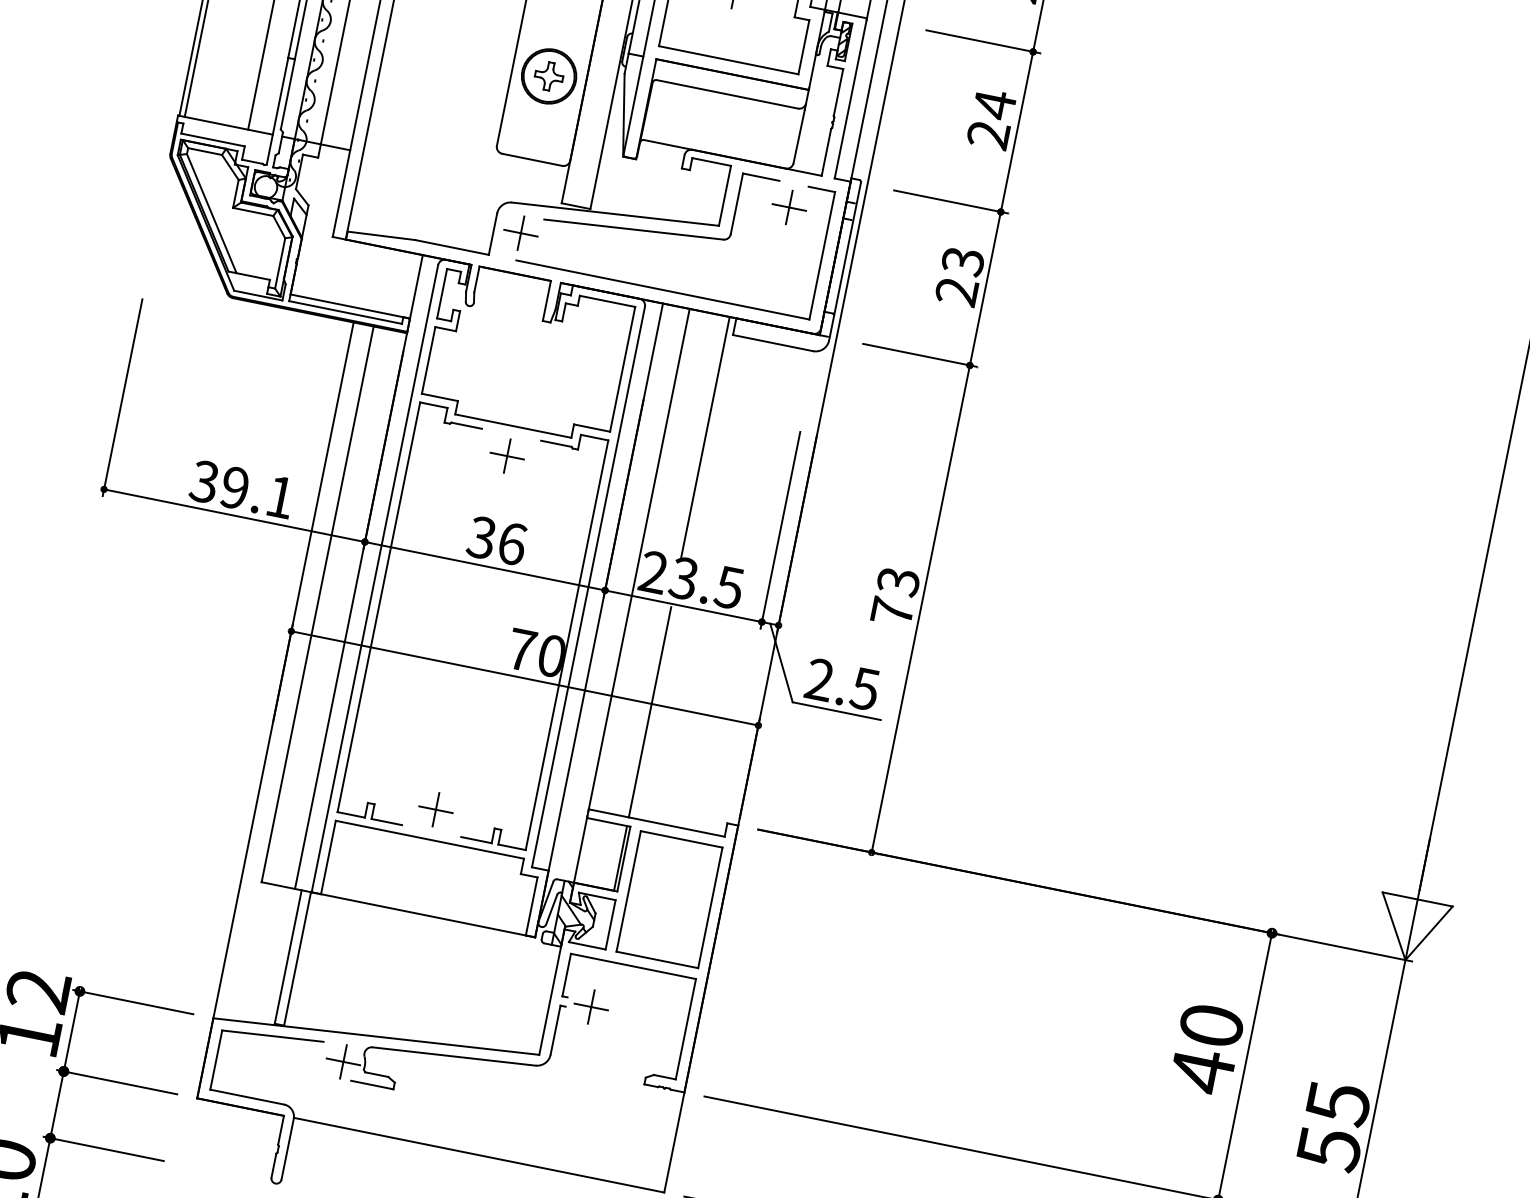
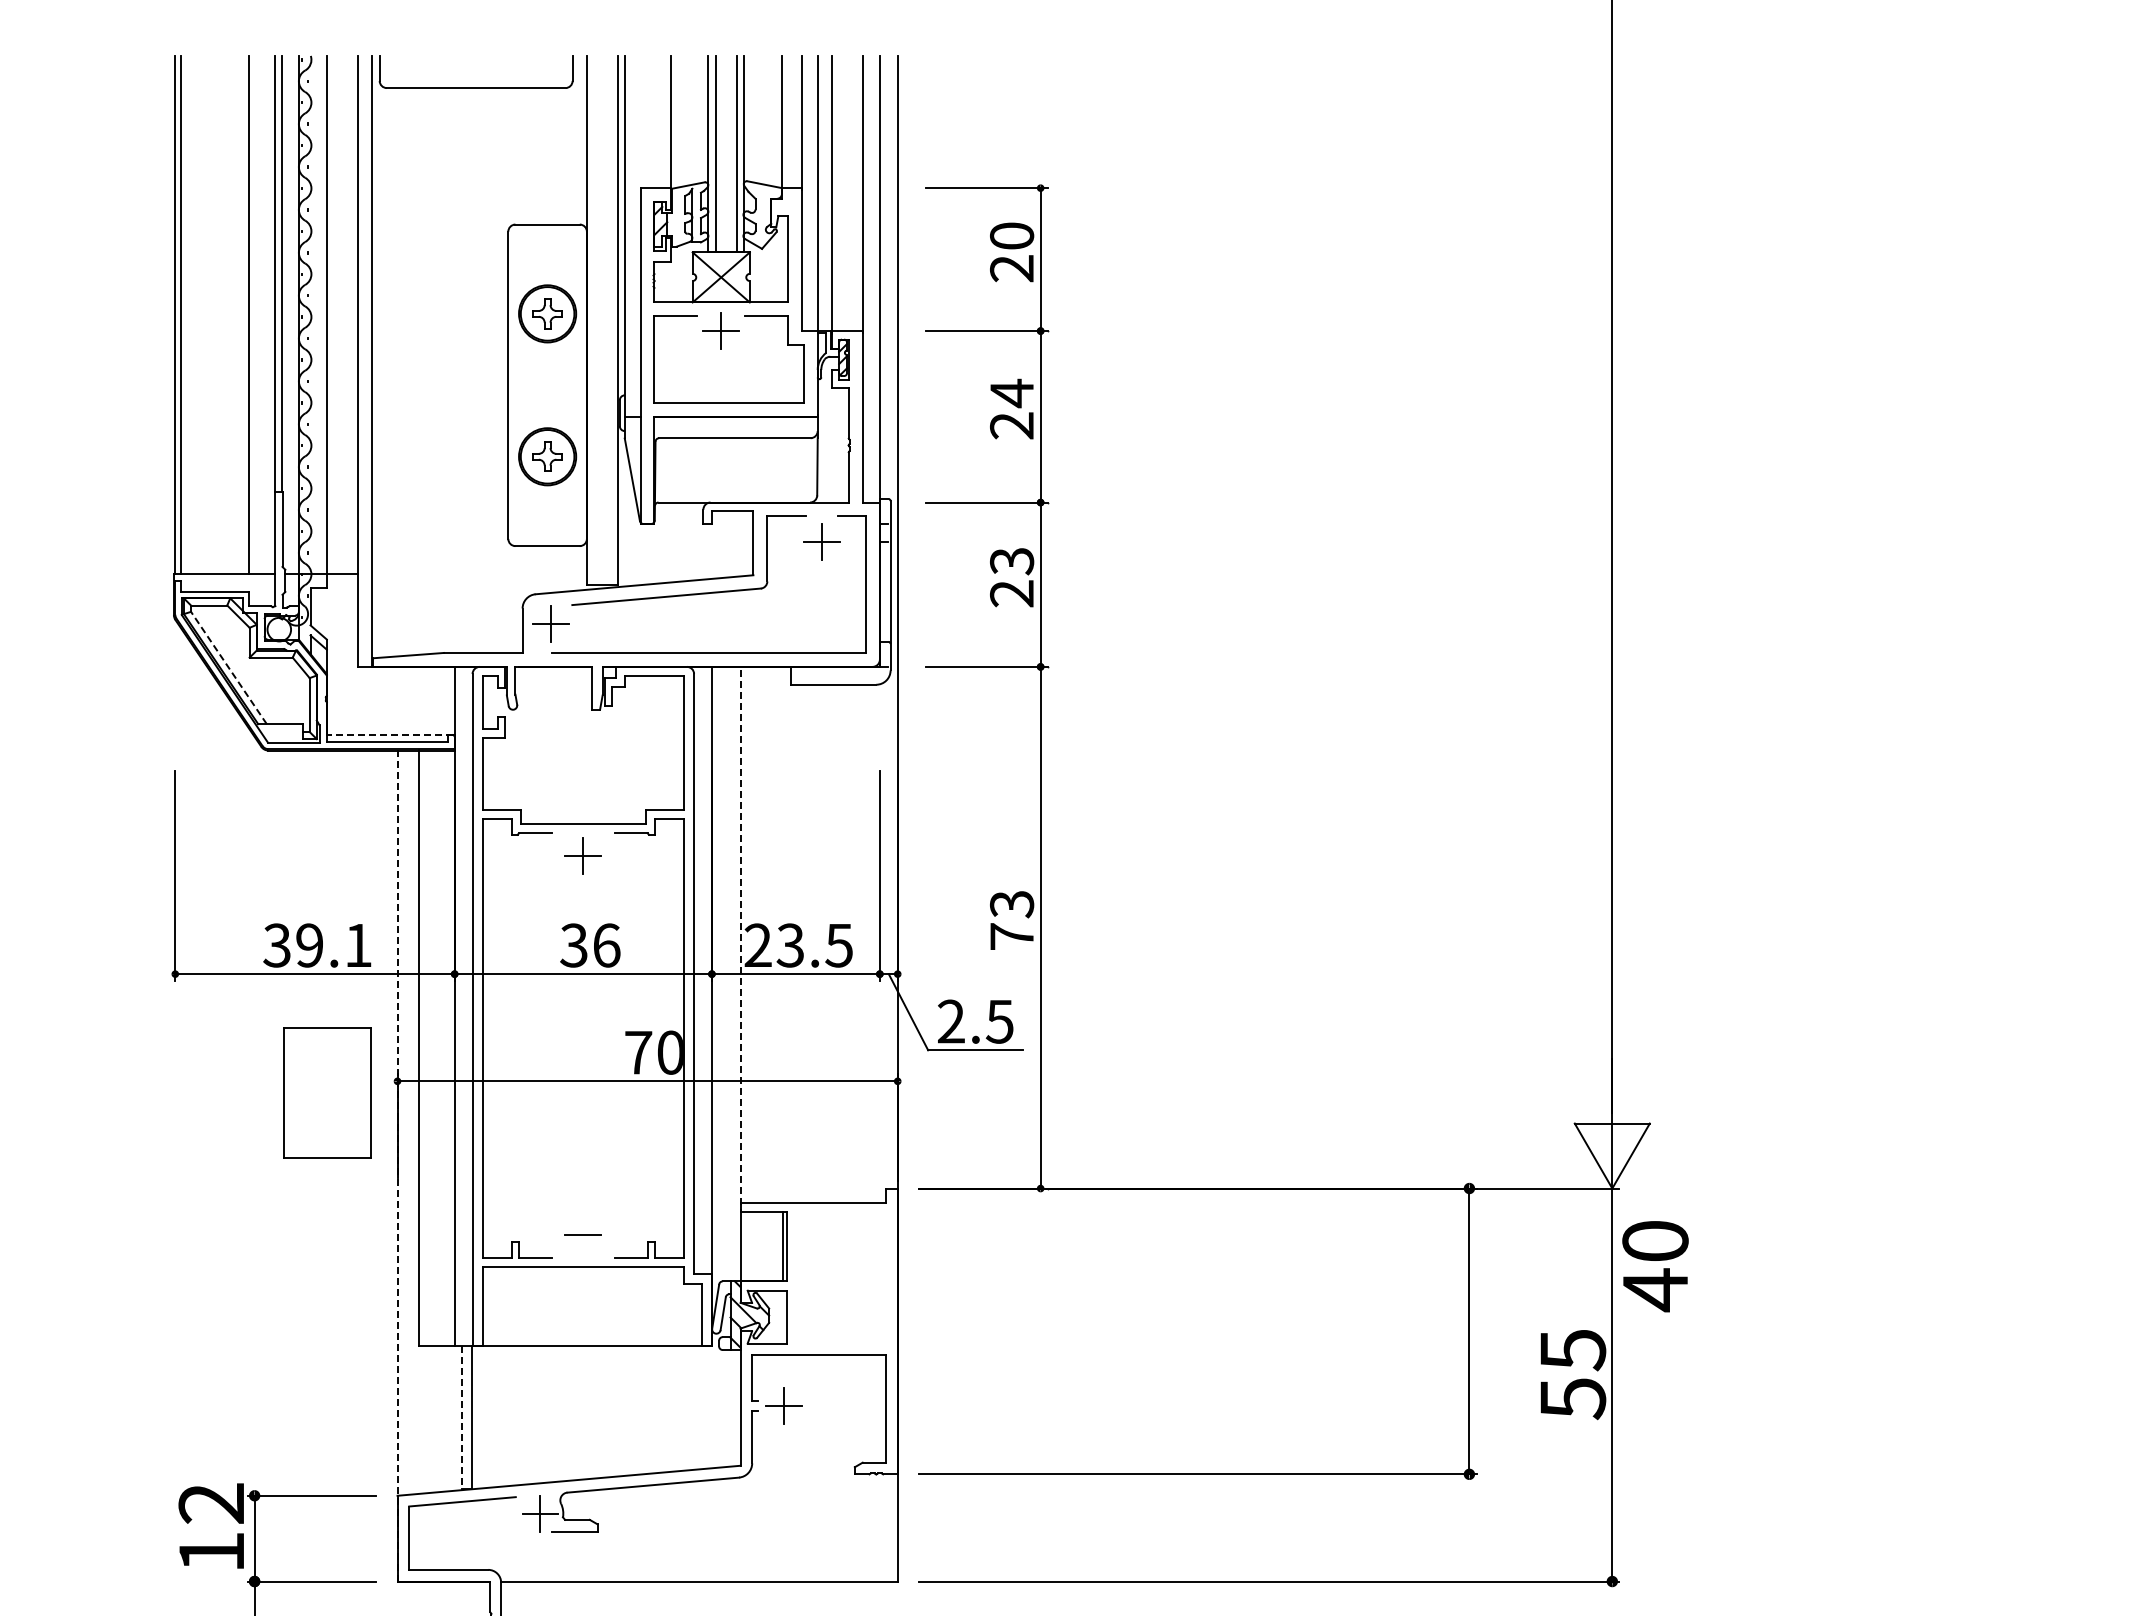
line: (211, 214) -> (228, 668), solid -> dashed
line: (349, 305) -> (389, 734), solid -> dashed
line: (705, 437) -> (783, 795), removed
line: (639, 559) -> (740, 935), solid -> dashed
line: (275, 710) -> (397, 1166), solid -> dashed
line: (650, 711) -> (783, 1089), removed
line: (436, 809) -> (583, 1234), removed
part: (669, 899) -> (327, 1092), moved
line: (287, 957) -> (461, 1417), solid -> dashed
text: (1206, 1049) -> (1655, 1266), moved

